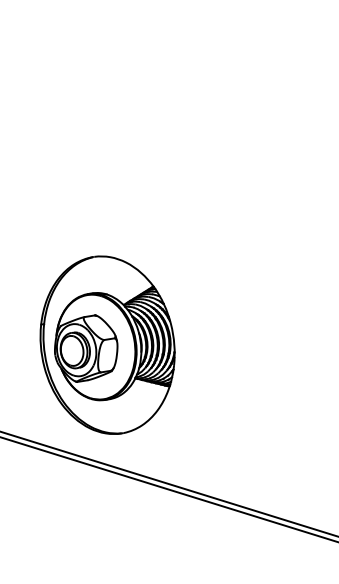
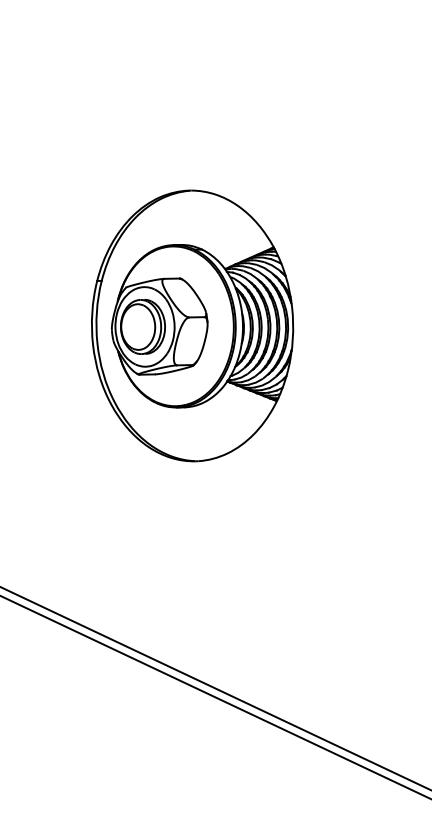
part: (107, 344) -> (192, 324), moved

